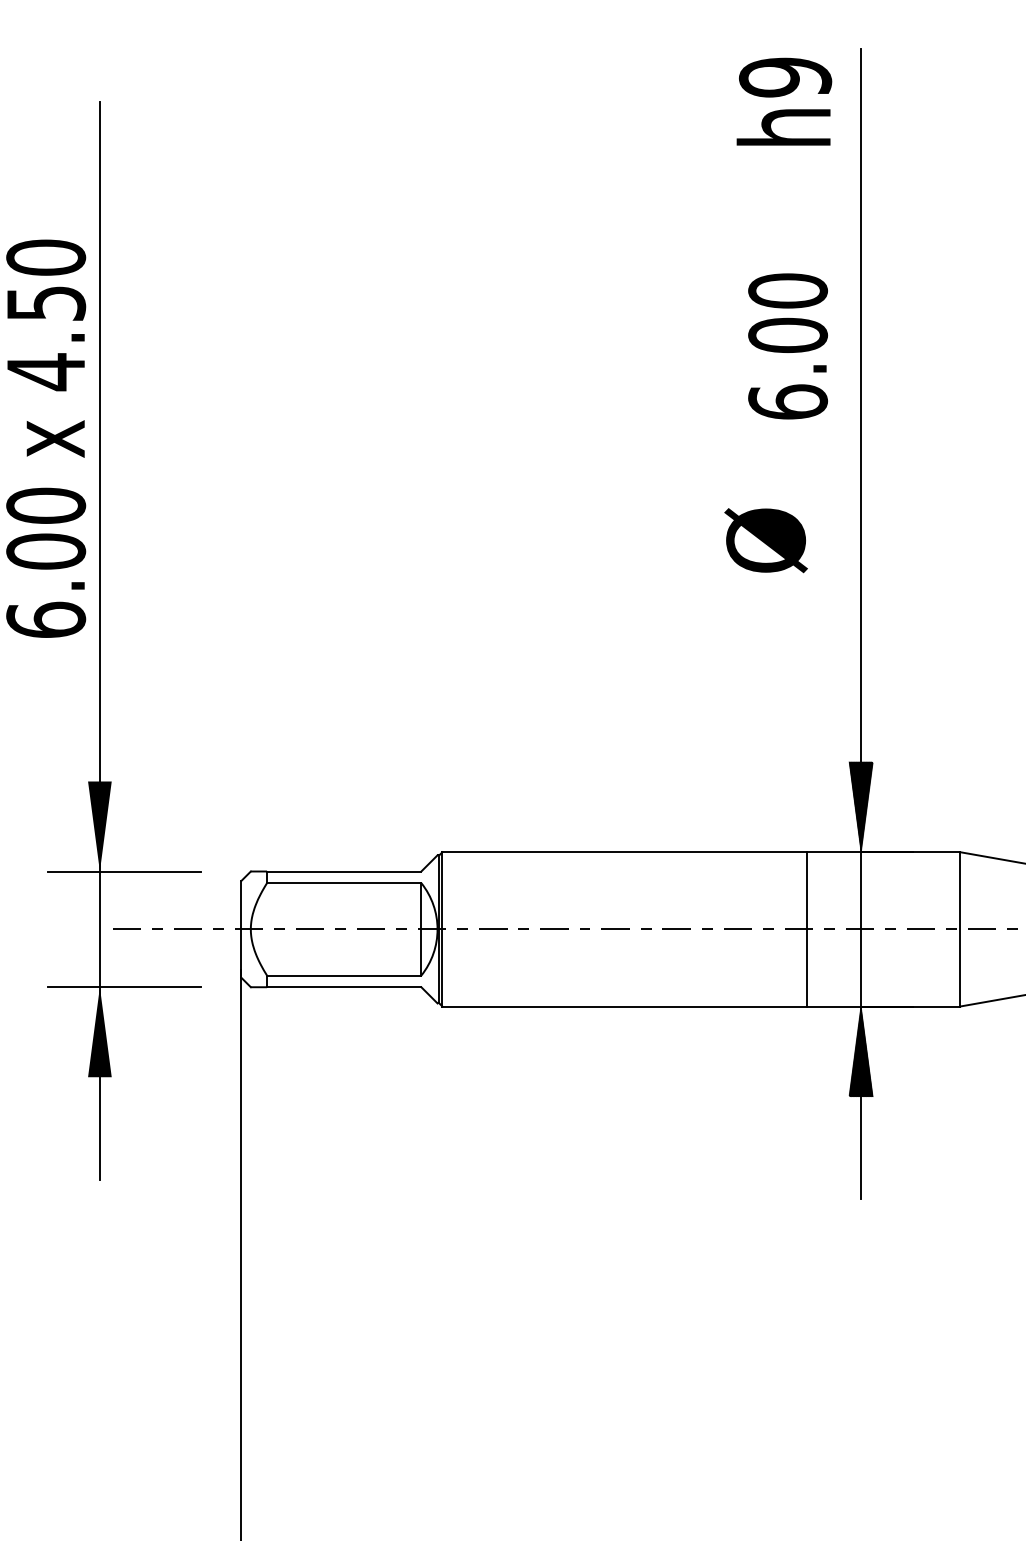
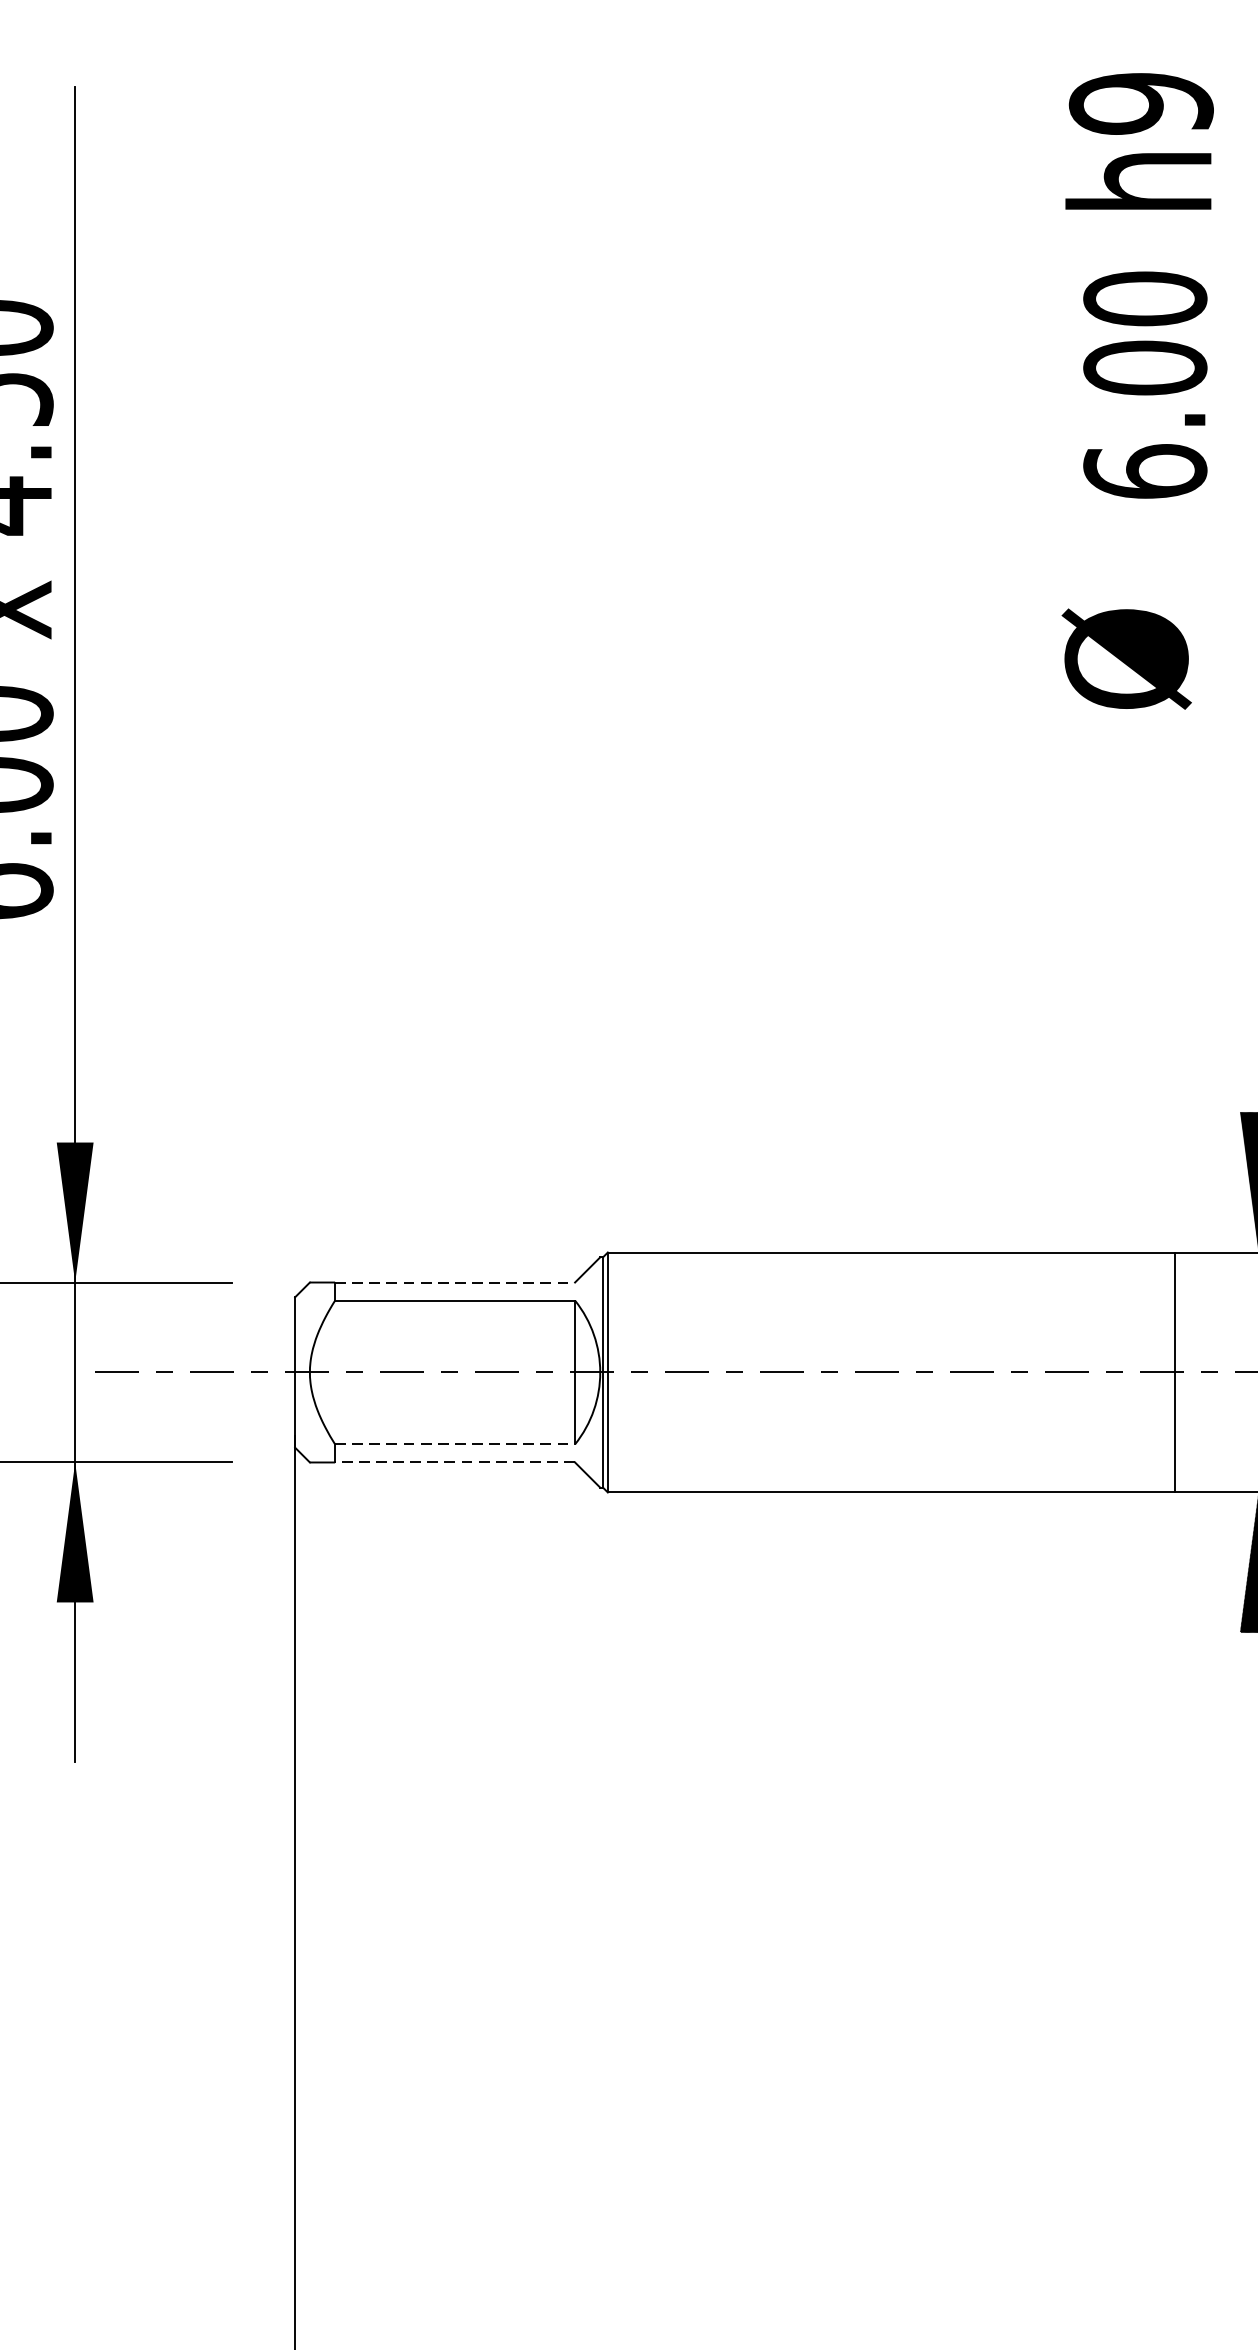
text: (784, 101) -> (1139, 141), moved
text: (787, 346) -> (1144, 385), moved
text: (765, 540) -> (1125, 658), moved
line: (344, 871) -> (455, 1282), solid -> dashed
line: (344, 975) -> (455, 1444), solid -> dashed
line: (343, 987) -> (453, 1462), solid -> dashed

